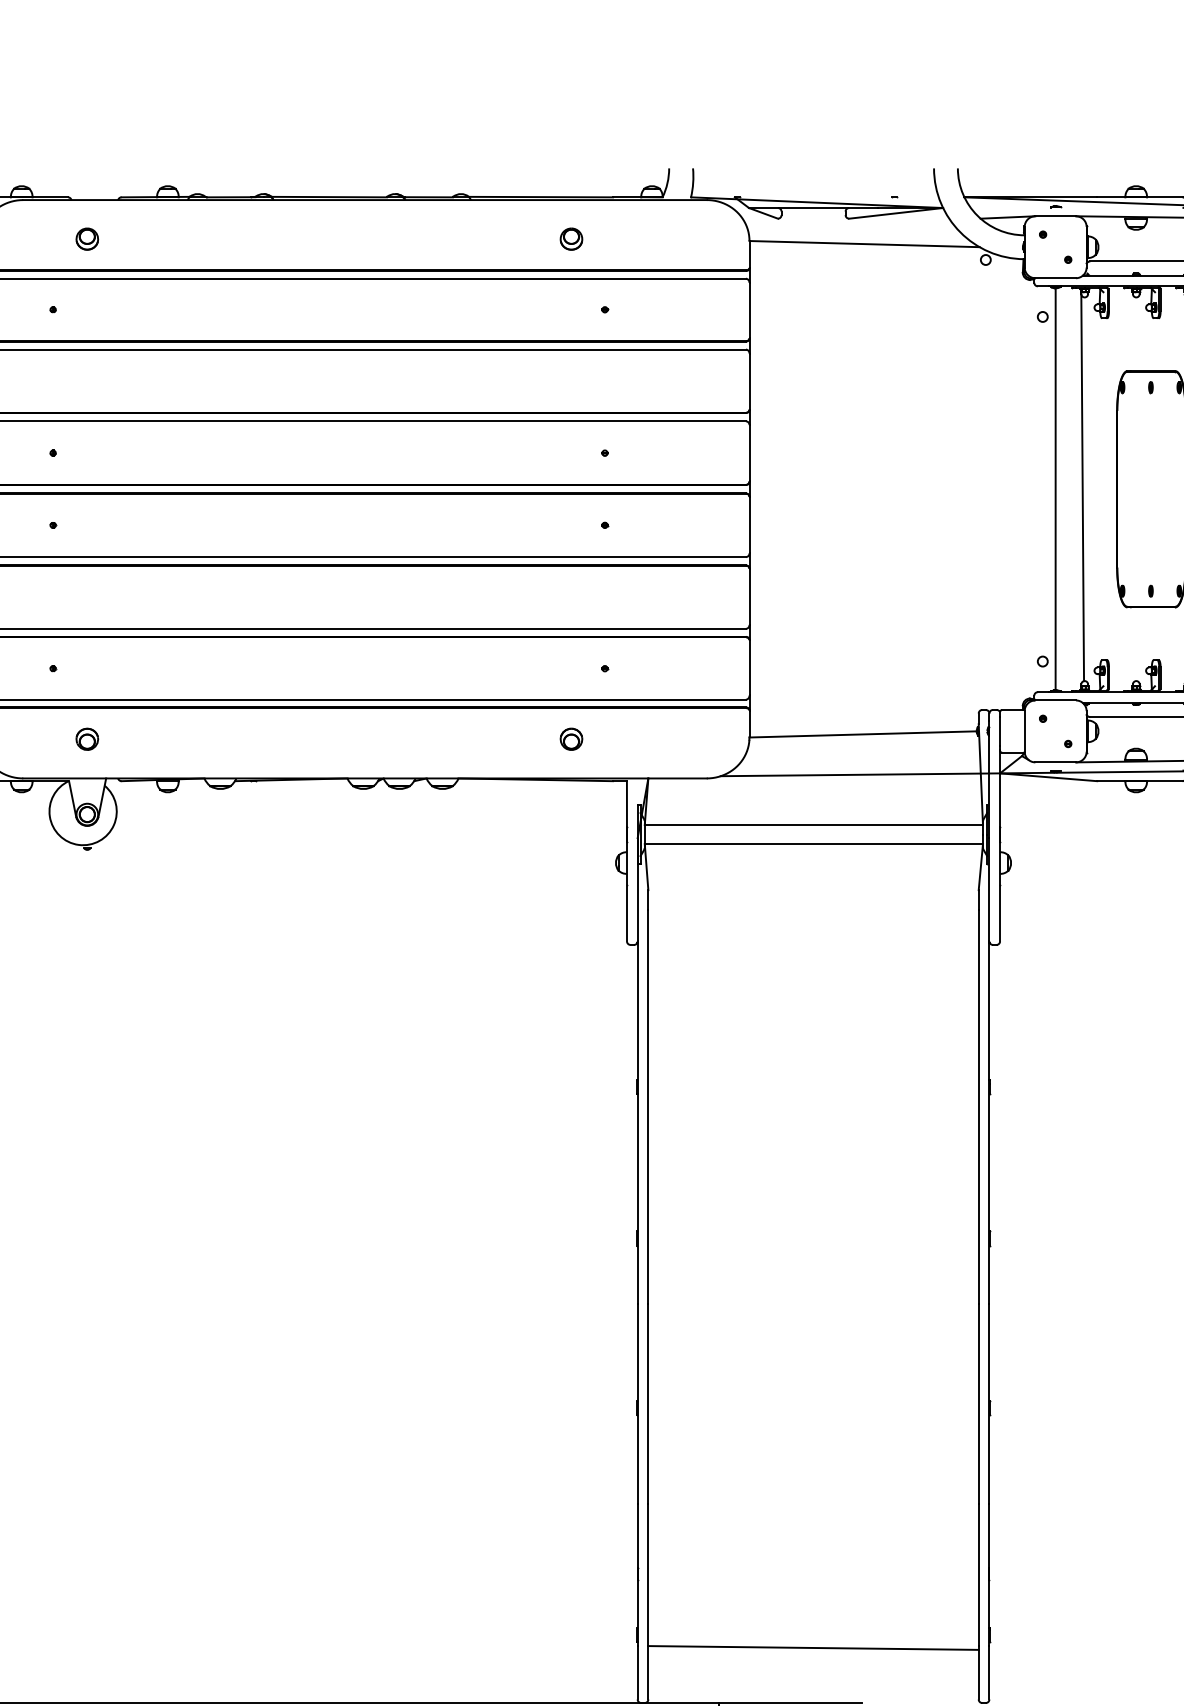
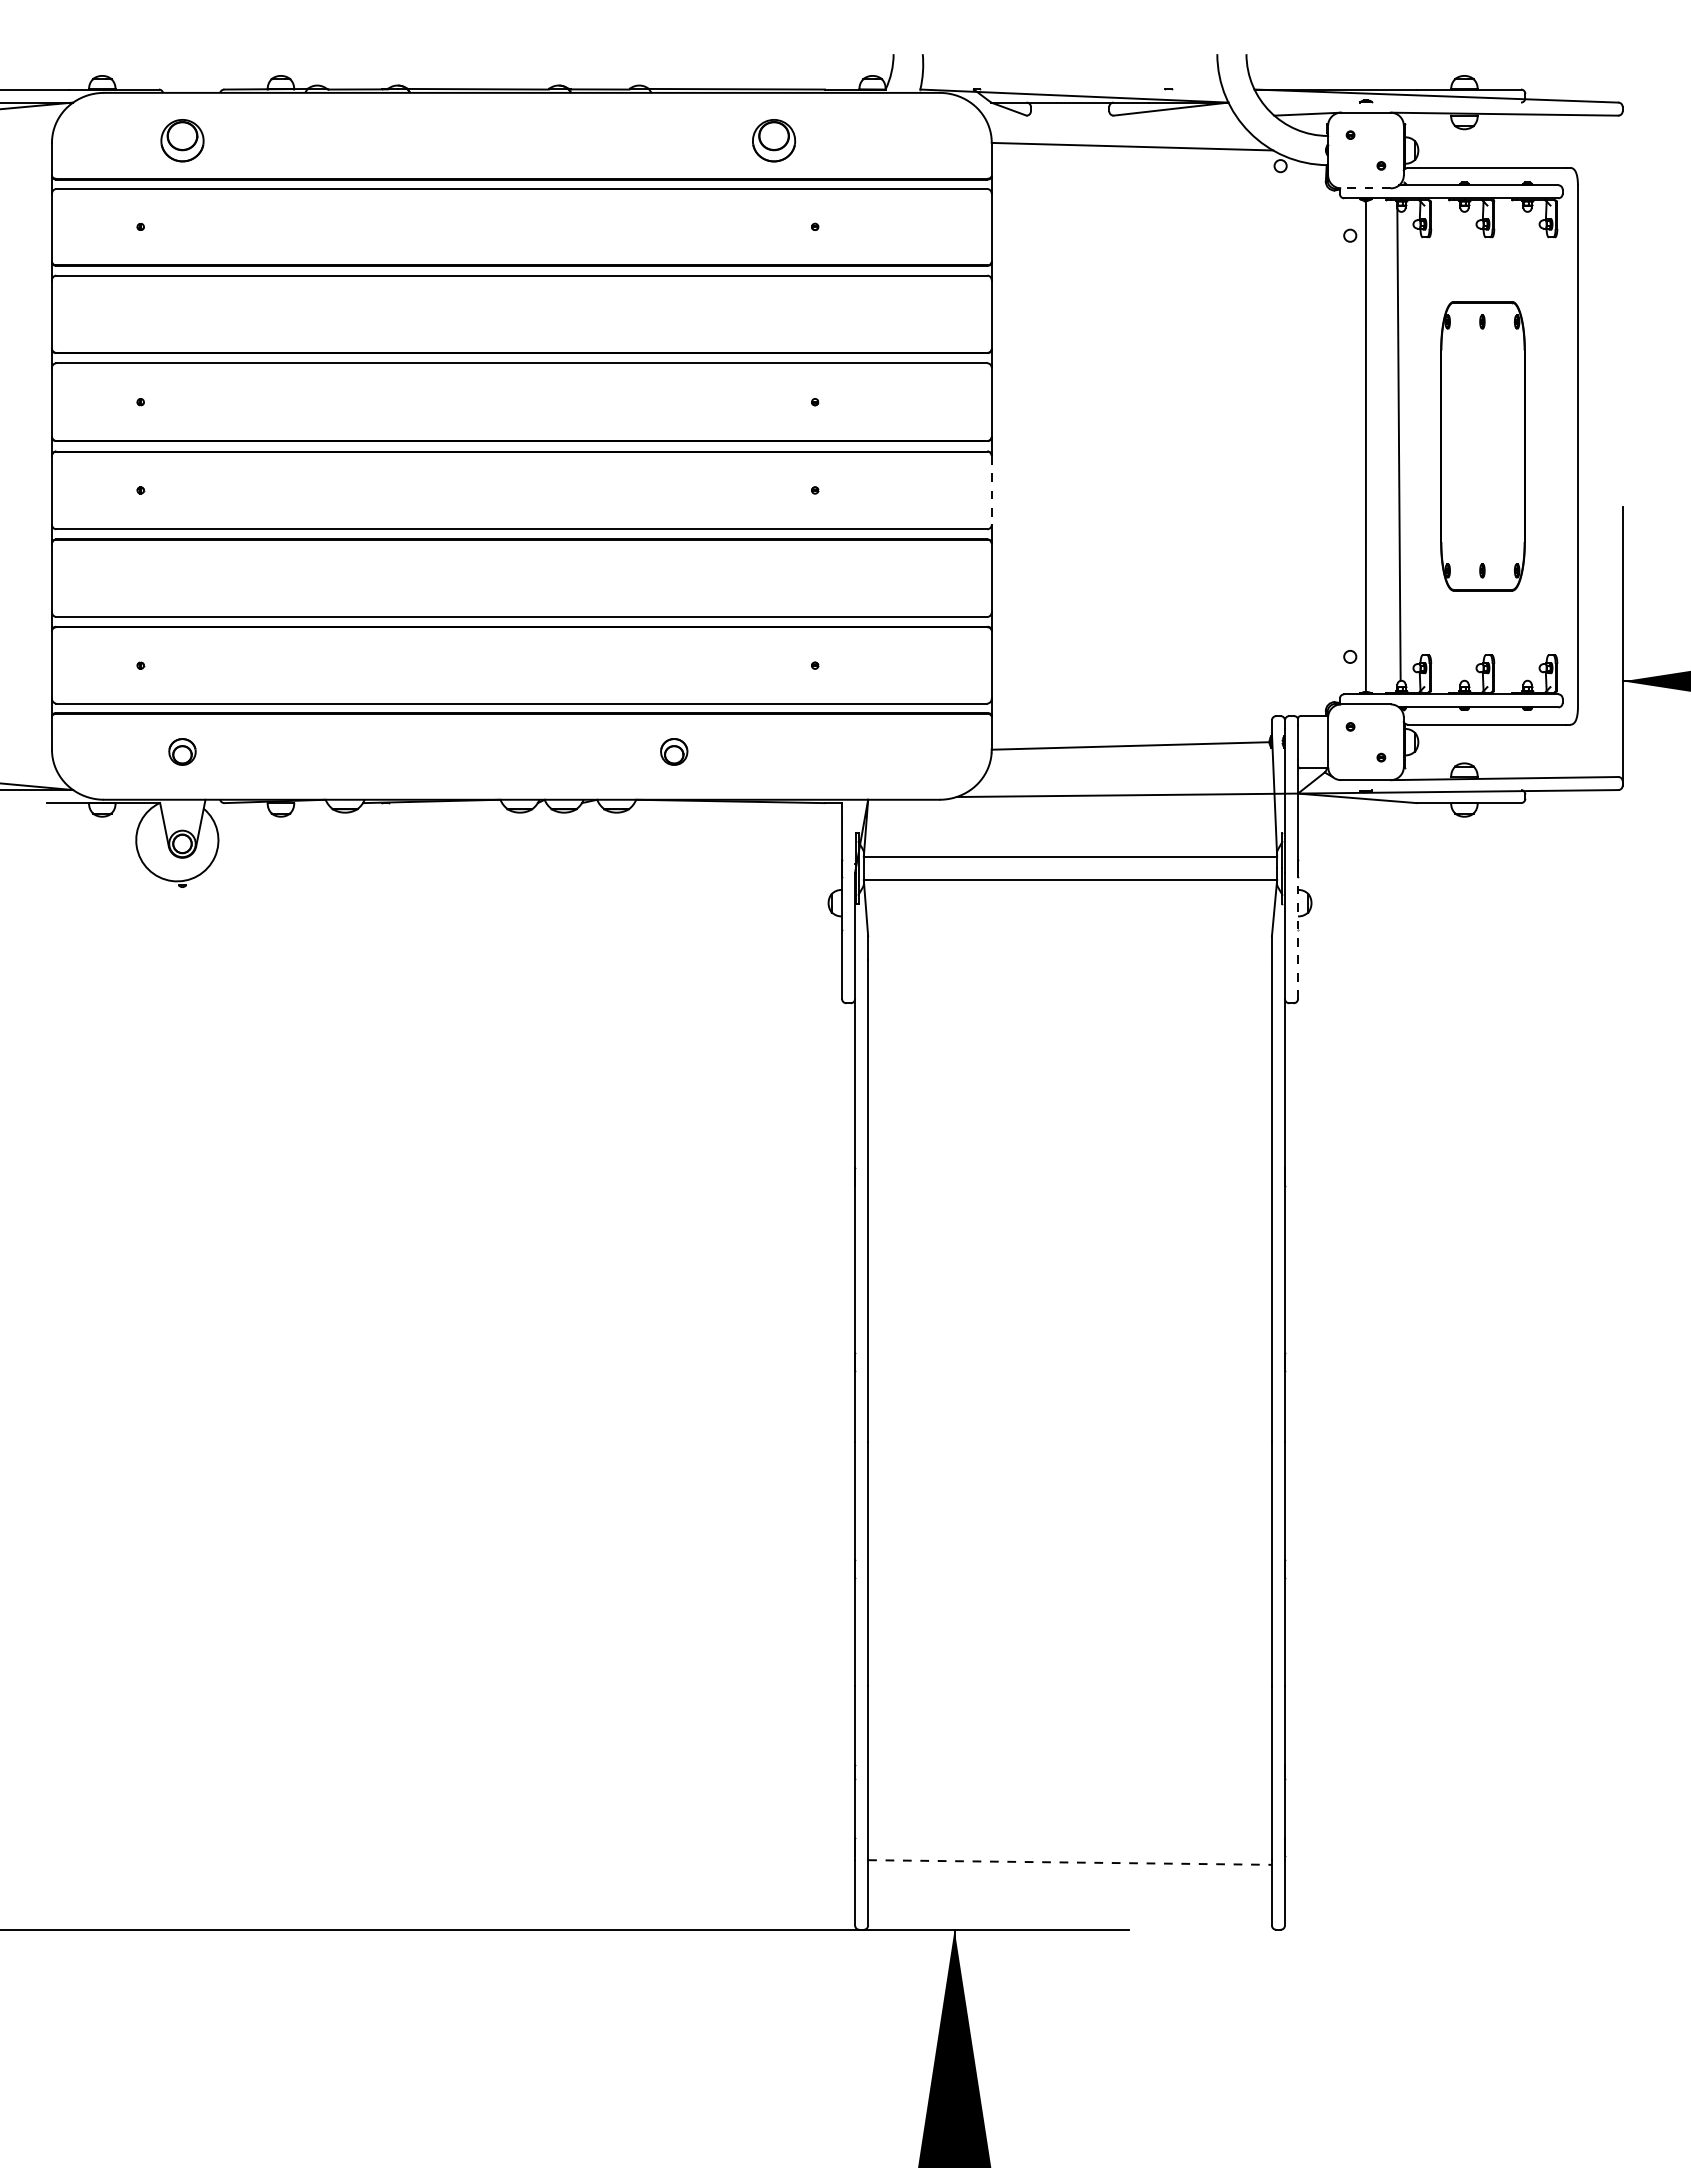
part: (87, 239) -> (182, 140), size x1.6
part: (571, 239) -> (774, 140), size x1.6
line: (1055, 278) -> (1365, 188), solid -> dashed
line: (749, 525) -> (991, 490), solid -> dashed
part: (571, 738) -> (674, 751), moved
line: (1000, 889) -> (1298, 935), solid -> dashed
line: (813, 1647) -> (1070, 1862), solid -> dashed

